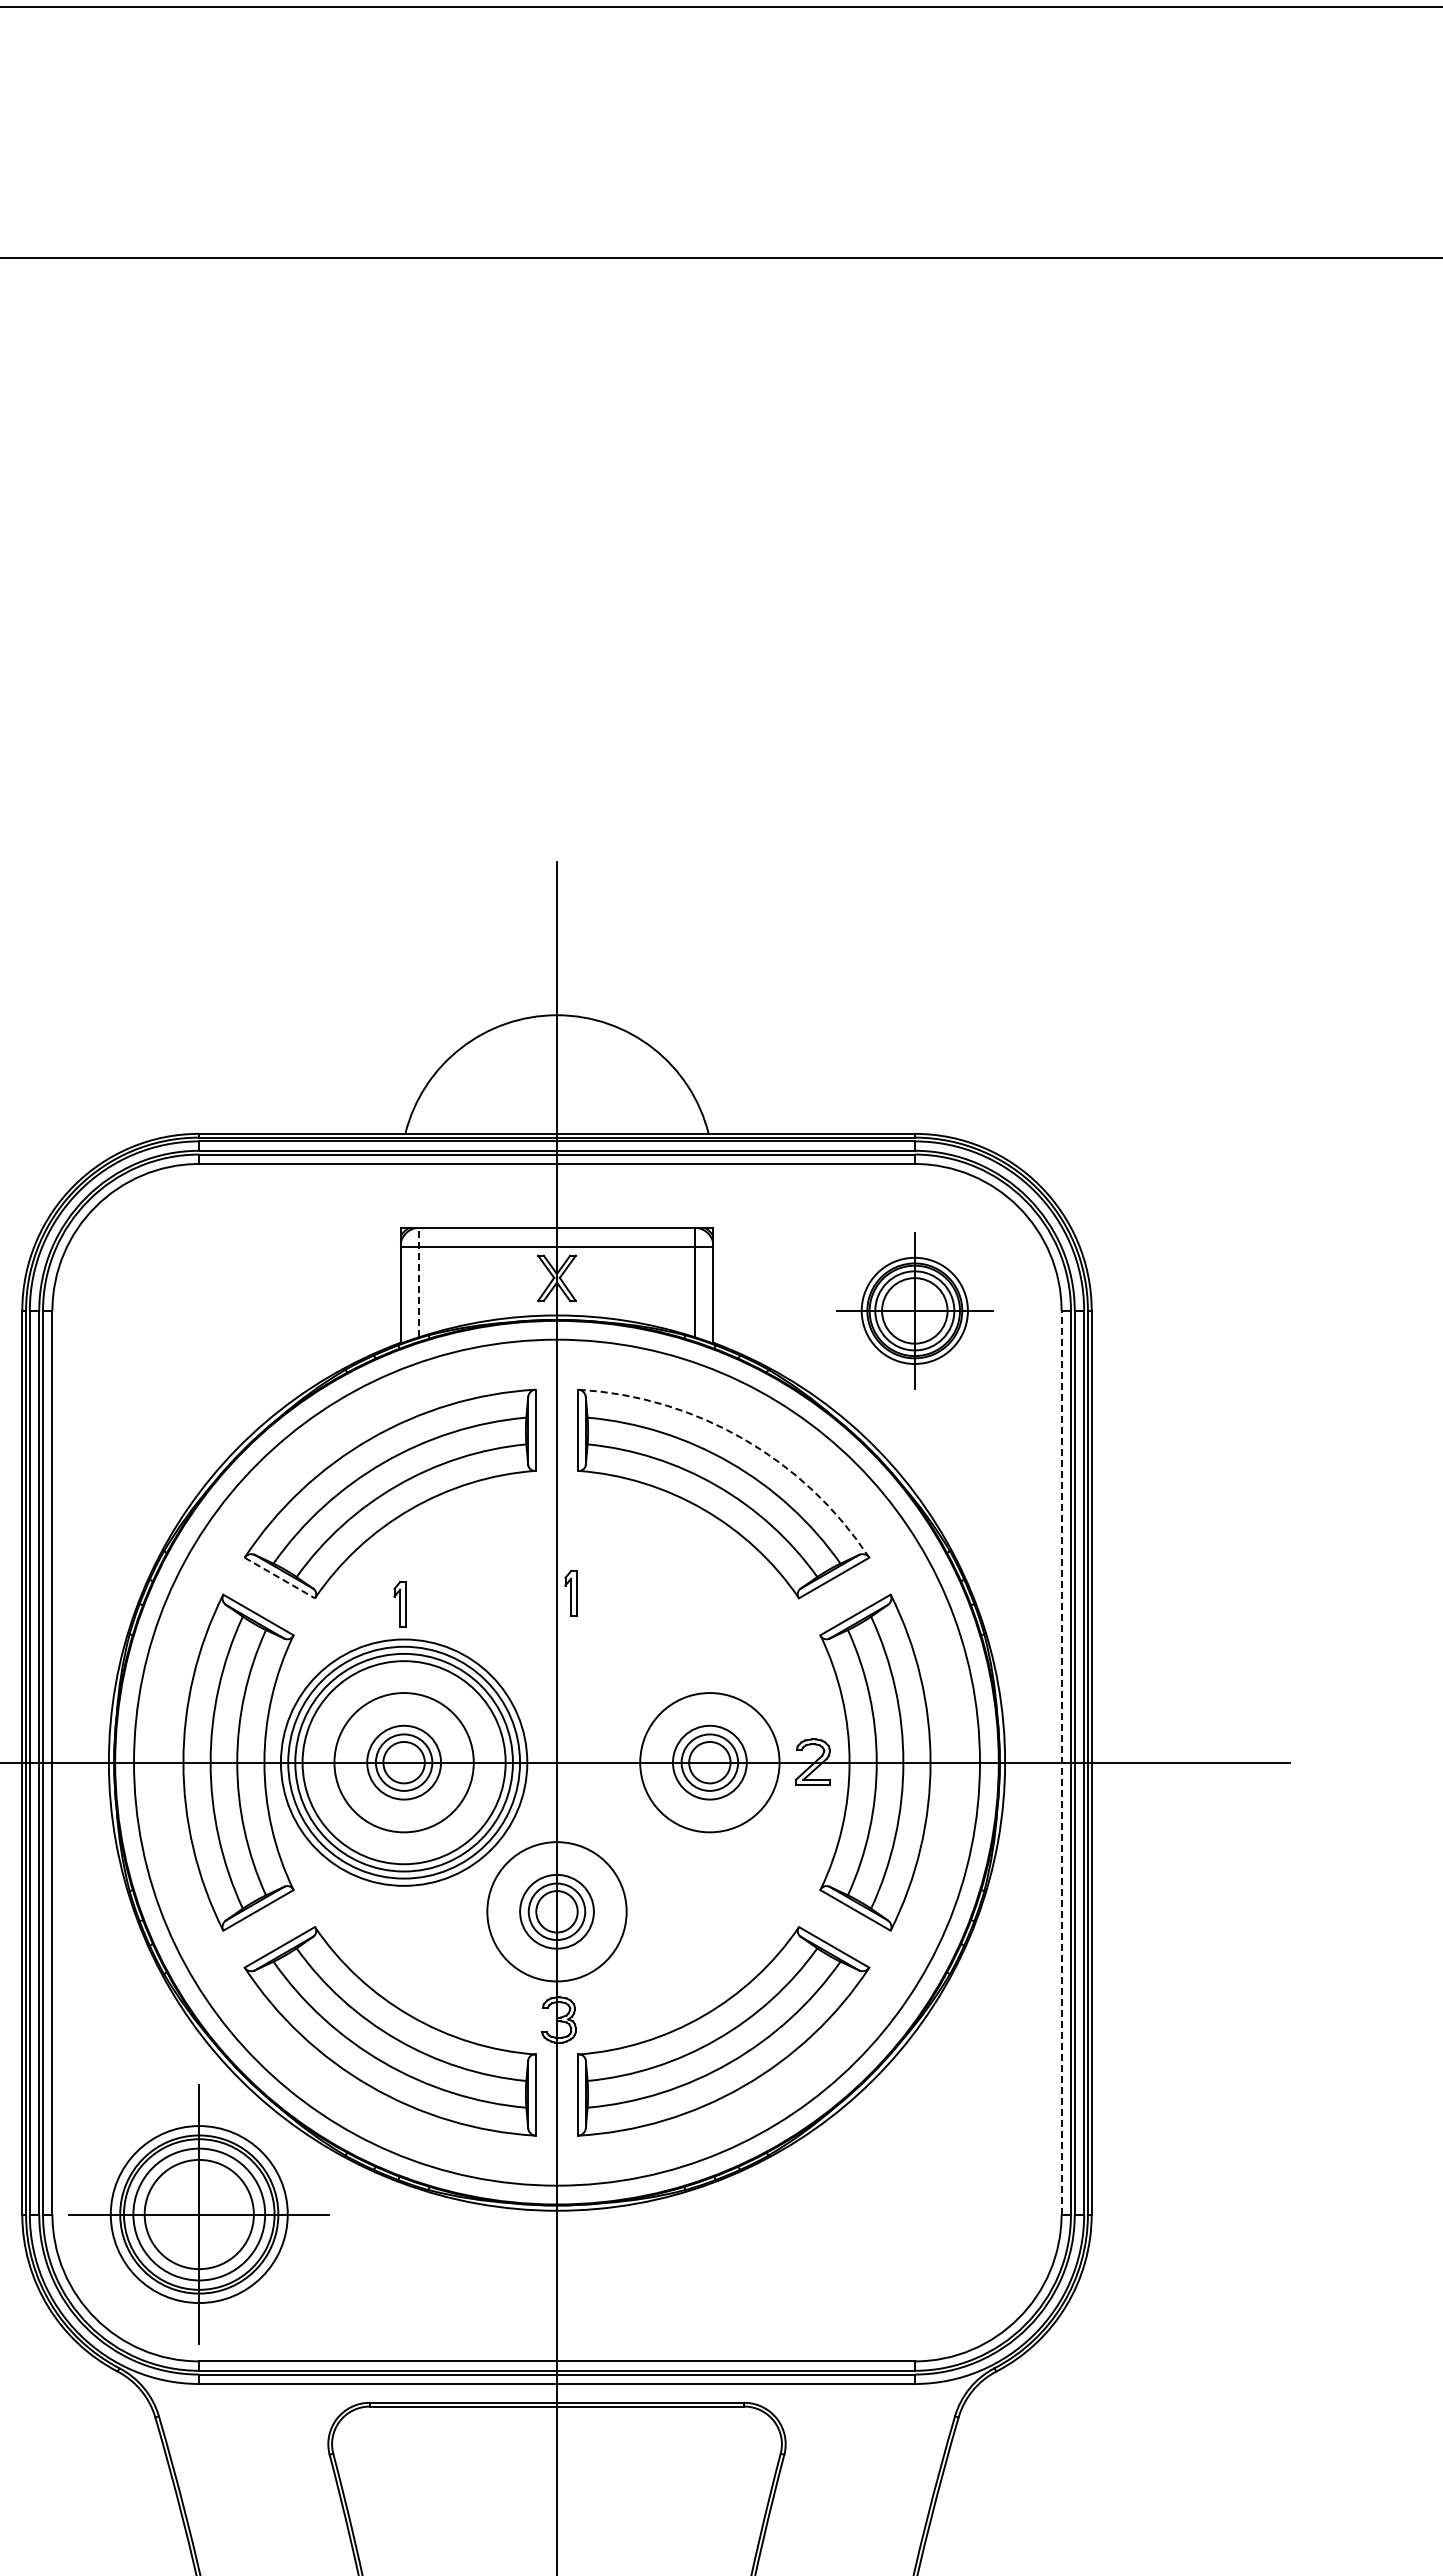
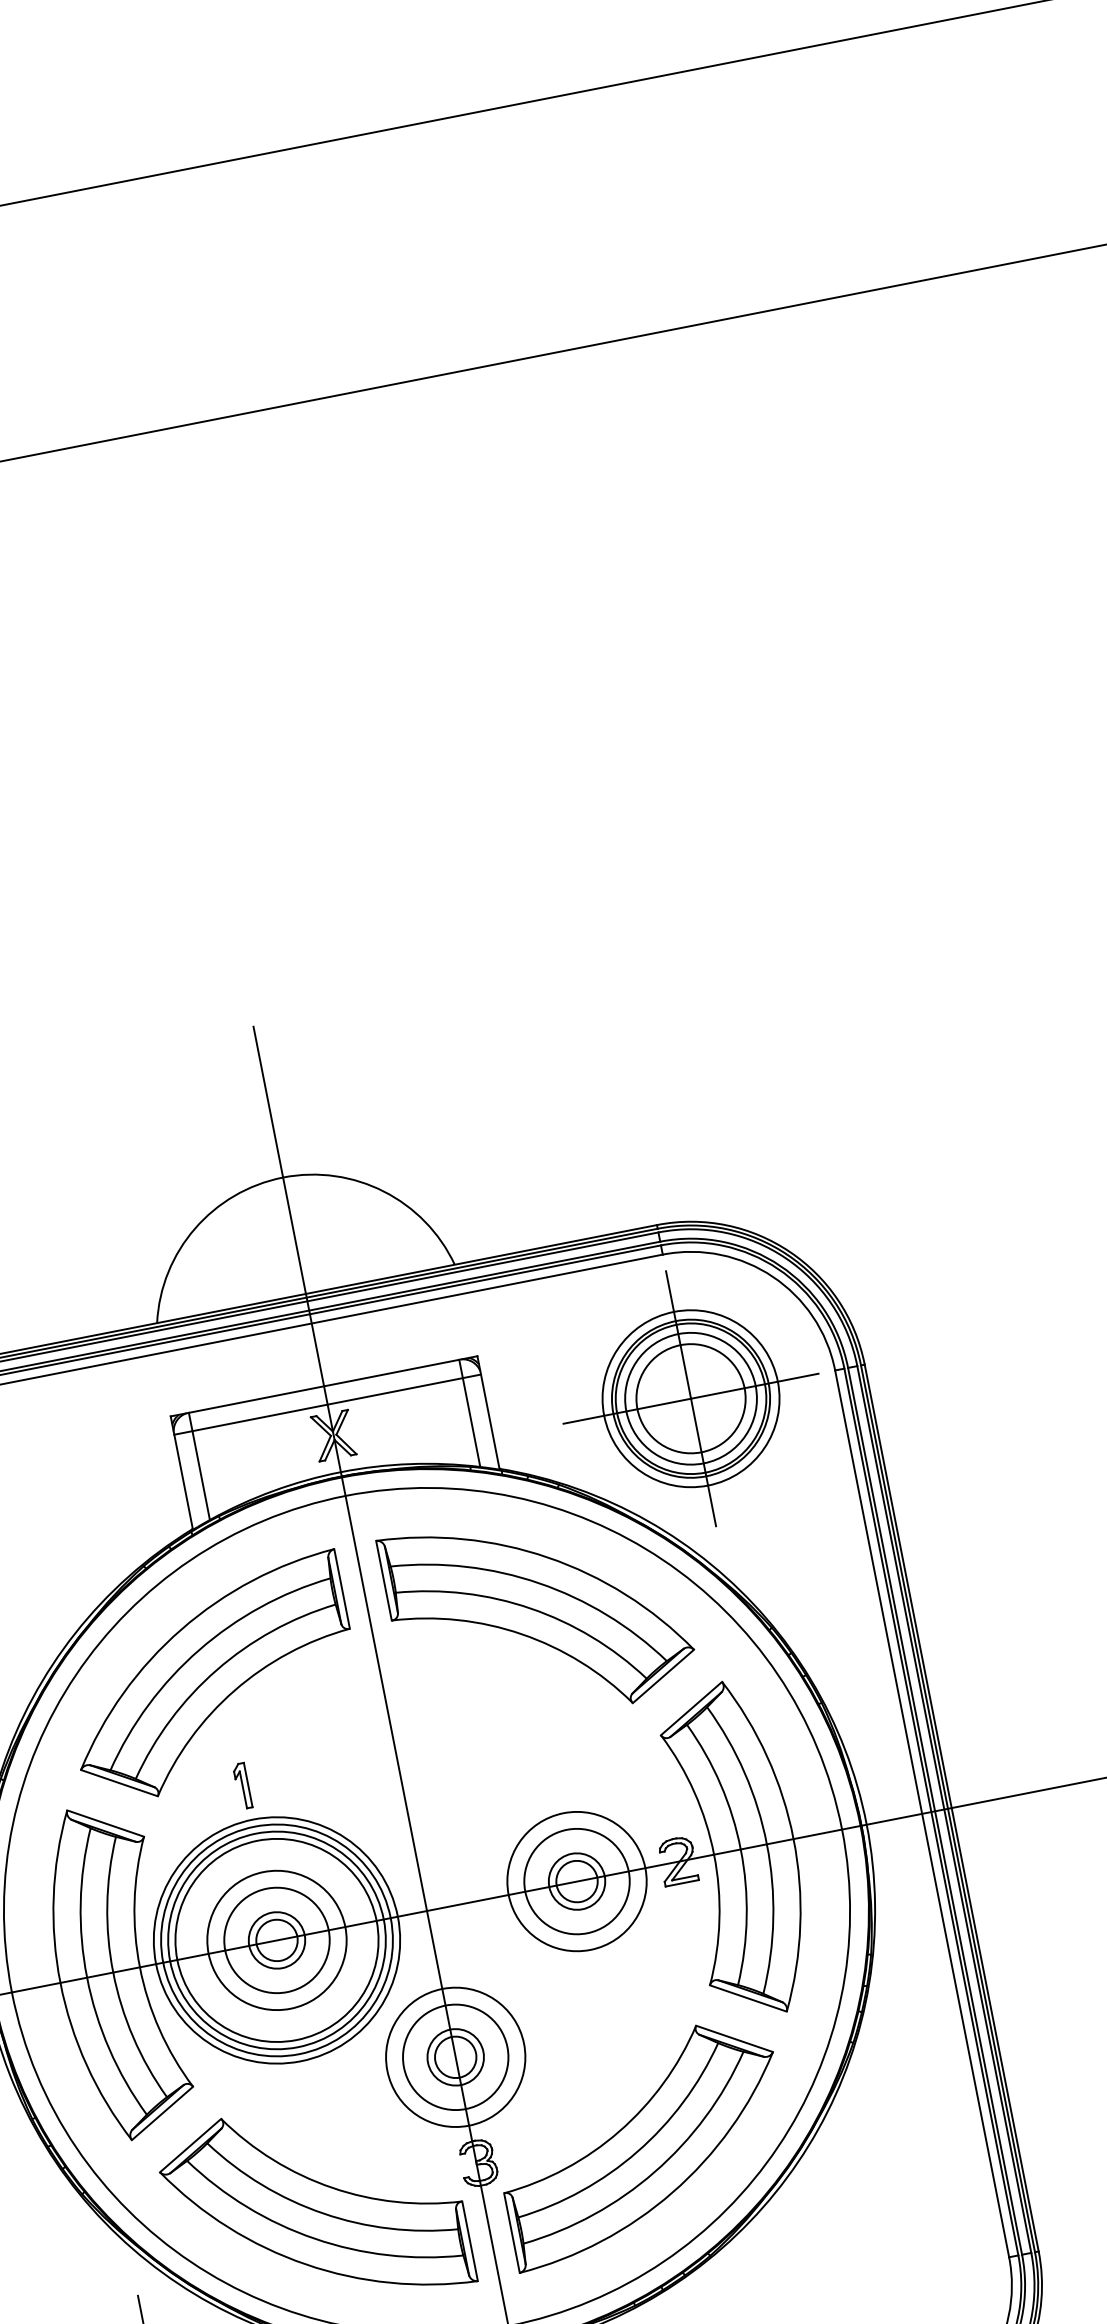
line: (419, 1282) -> (199, 1466), dashed -> solid
part: (914, 1310) -> (690, 1398), size x1.67
arc: (743, 1439) -> (547, 1557), dashed -> solid
line: (279, 1578) -> (119, 1783), dashed -> solid
part: (570, 1593) -> (407, 1742), removed
circle: (403, 1762) -> (276, 1940), size x1.43
circle: (709, 1762) -> (576, 1881), size x1.43
line: (1061, 1762) -> (922, 1813), dashed -> solid
circle: (556, 1911) -> (455, 2057), size x1.43

